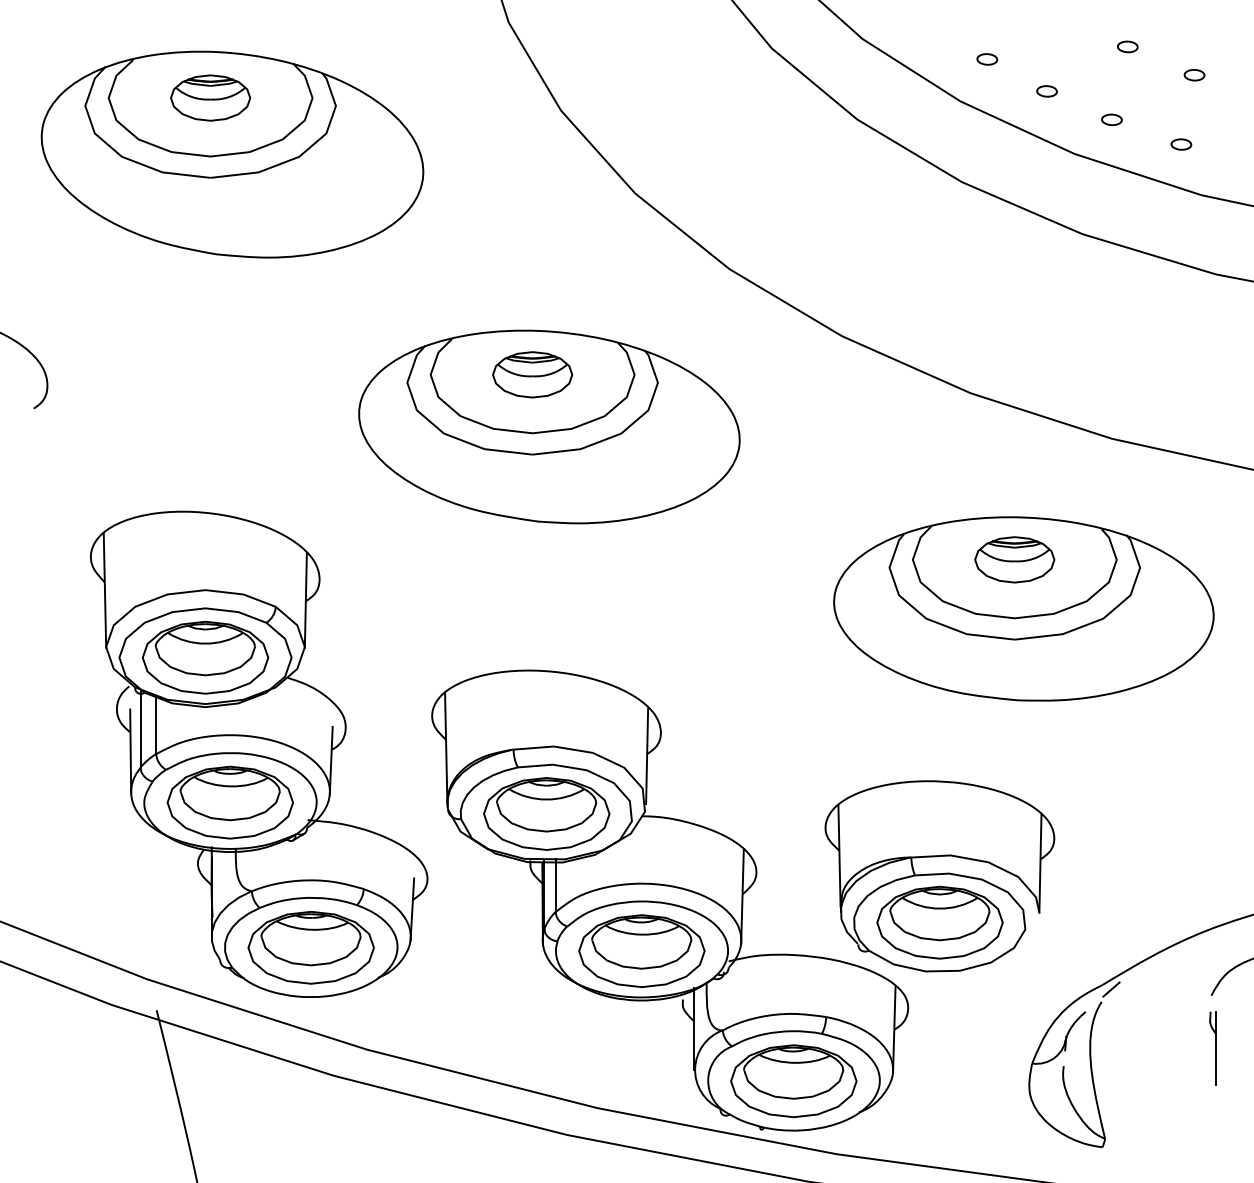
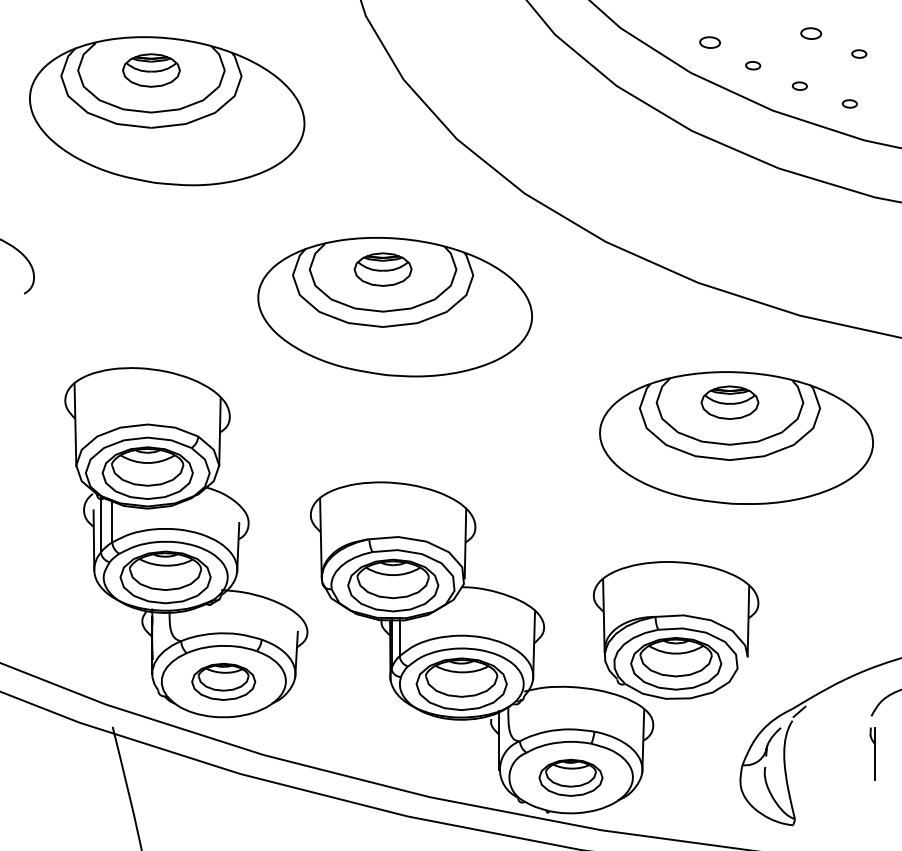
part: (1128, 46) -> (811, 33), size x1.4
part: (987, 59) -> (710, 42), size x1.4
part: (310, 947) -> (223, 681), size x0.7
part: (793, 1080) -> (570, 777), size x0.7

